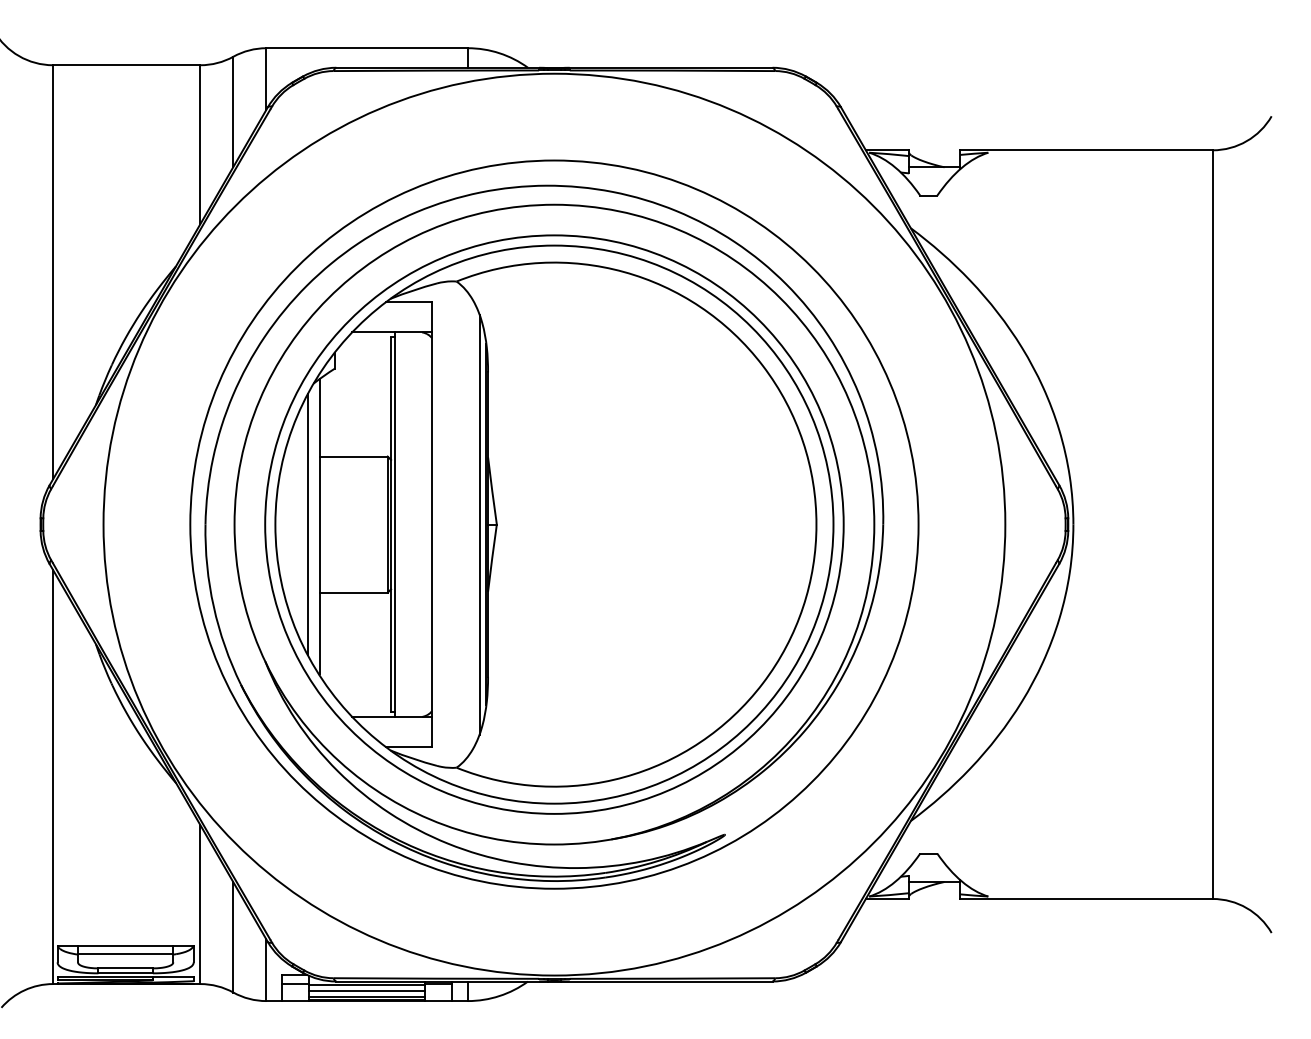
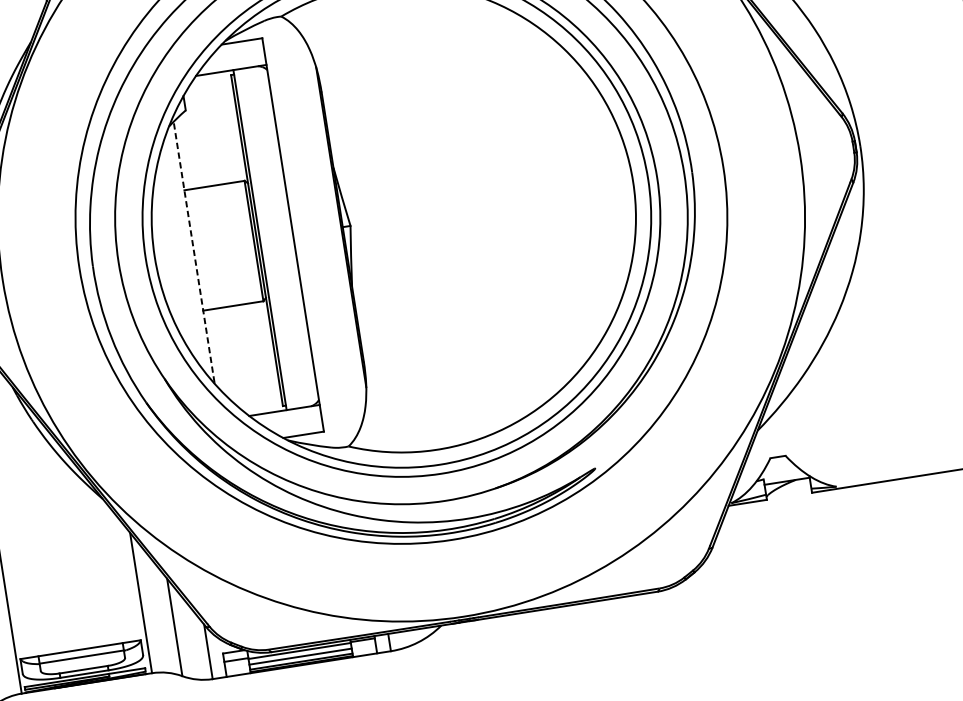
line: (307, 524) -> (183, 252), removed
line: (479, 524) -> (335, 228), removed
line: (319, 525) -> (193, 251), solid -> dashed

